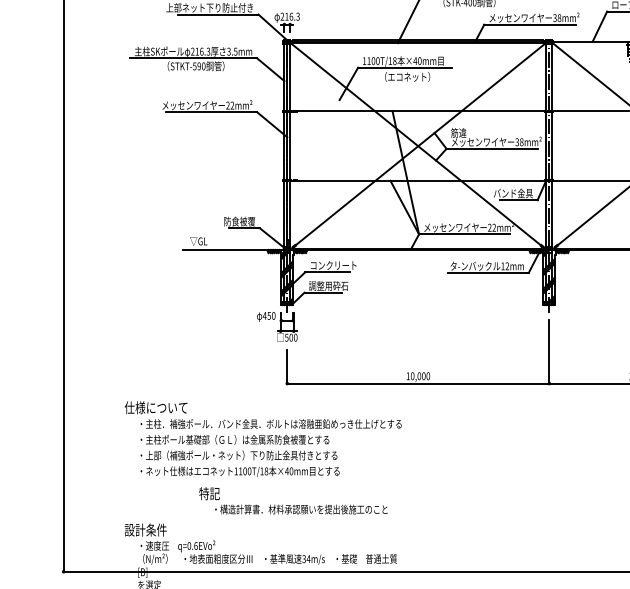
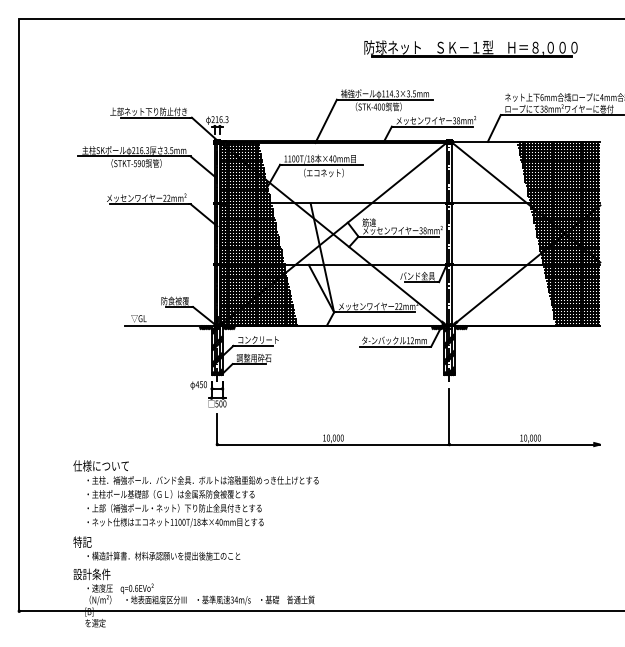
hatch: (333, 145) -> (258, 233), added
text: (293, 500) -> (156, 548), moved

